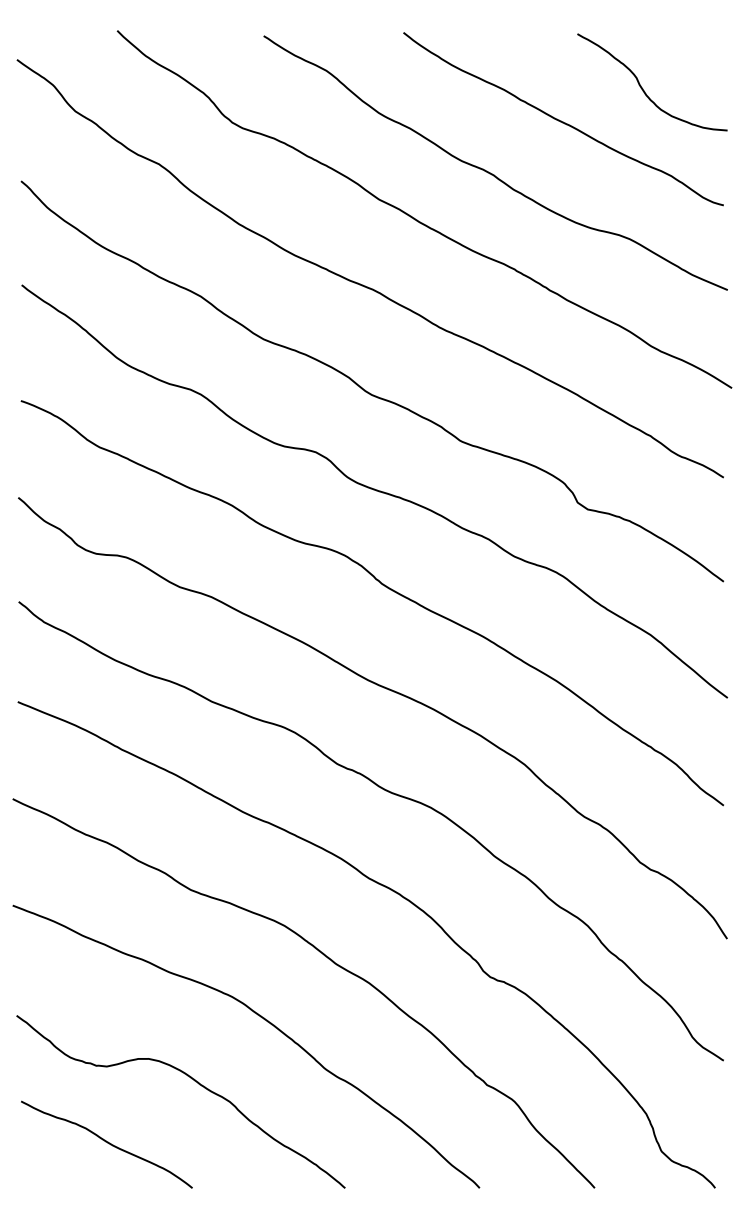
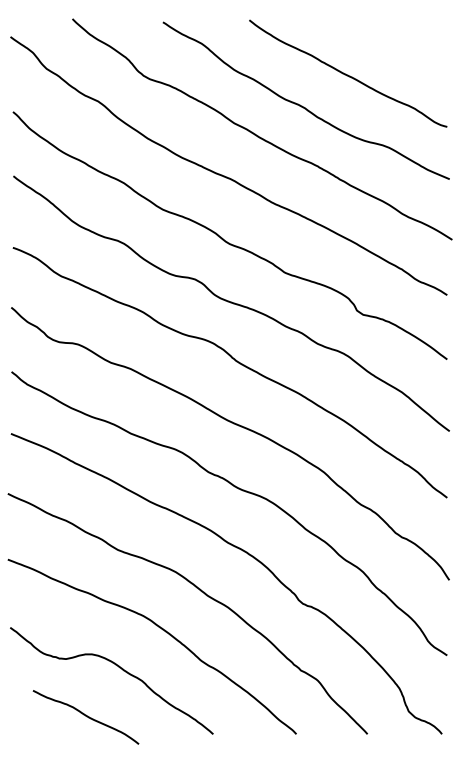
curve: (643, 86) -> (397, 53), removed
curve: (105, 1143) -> (85, 716), moved

